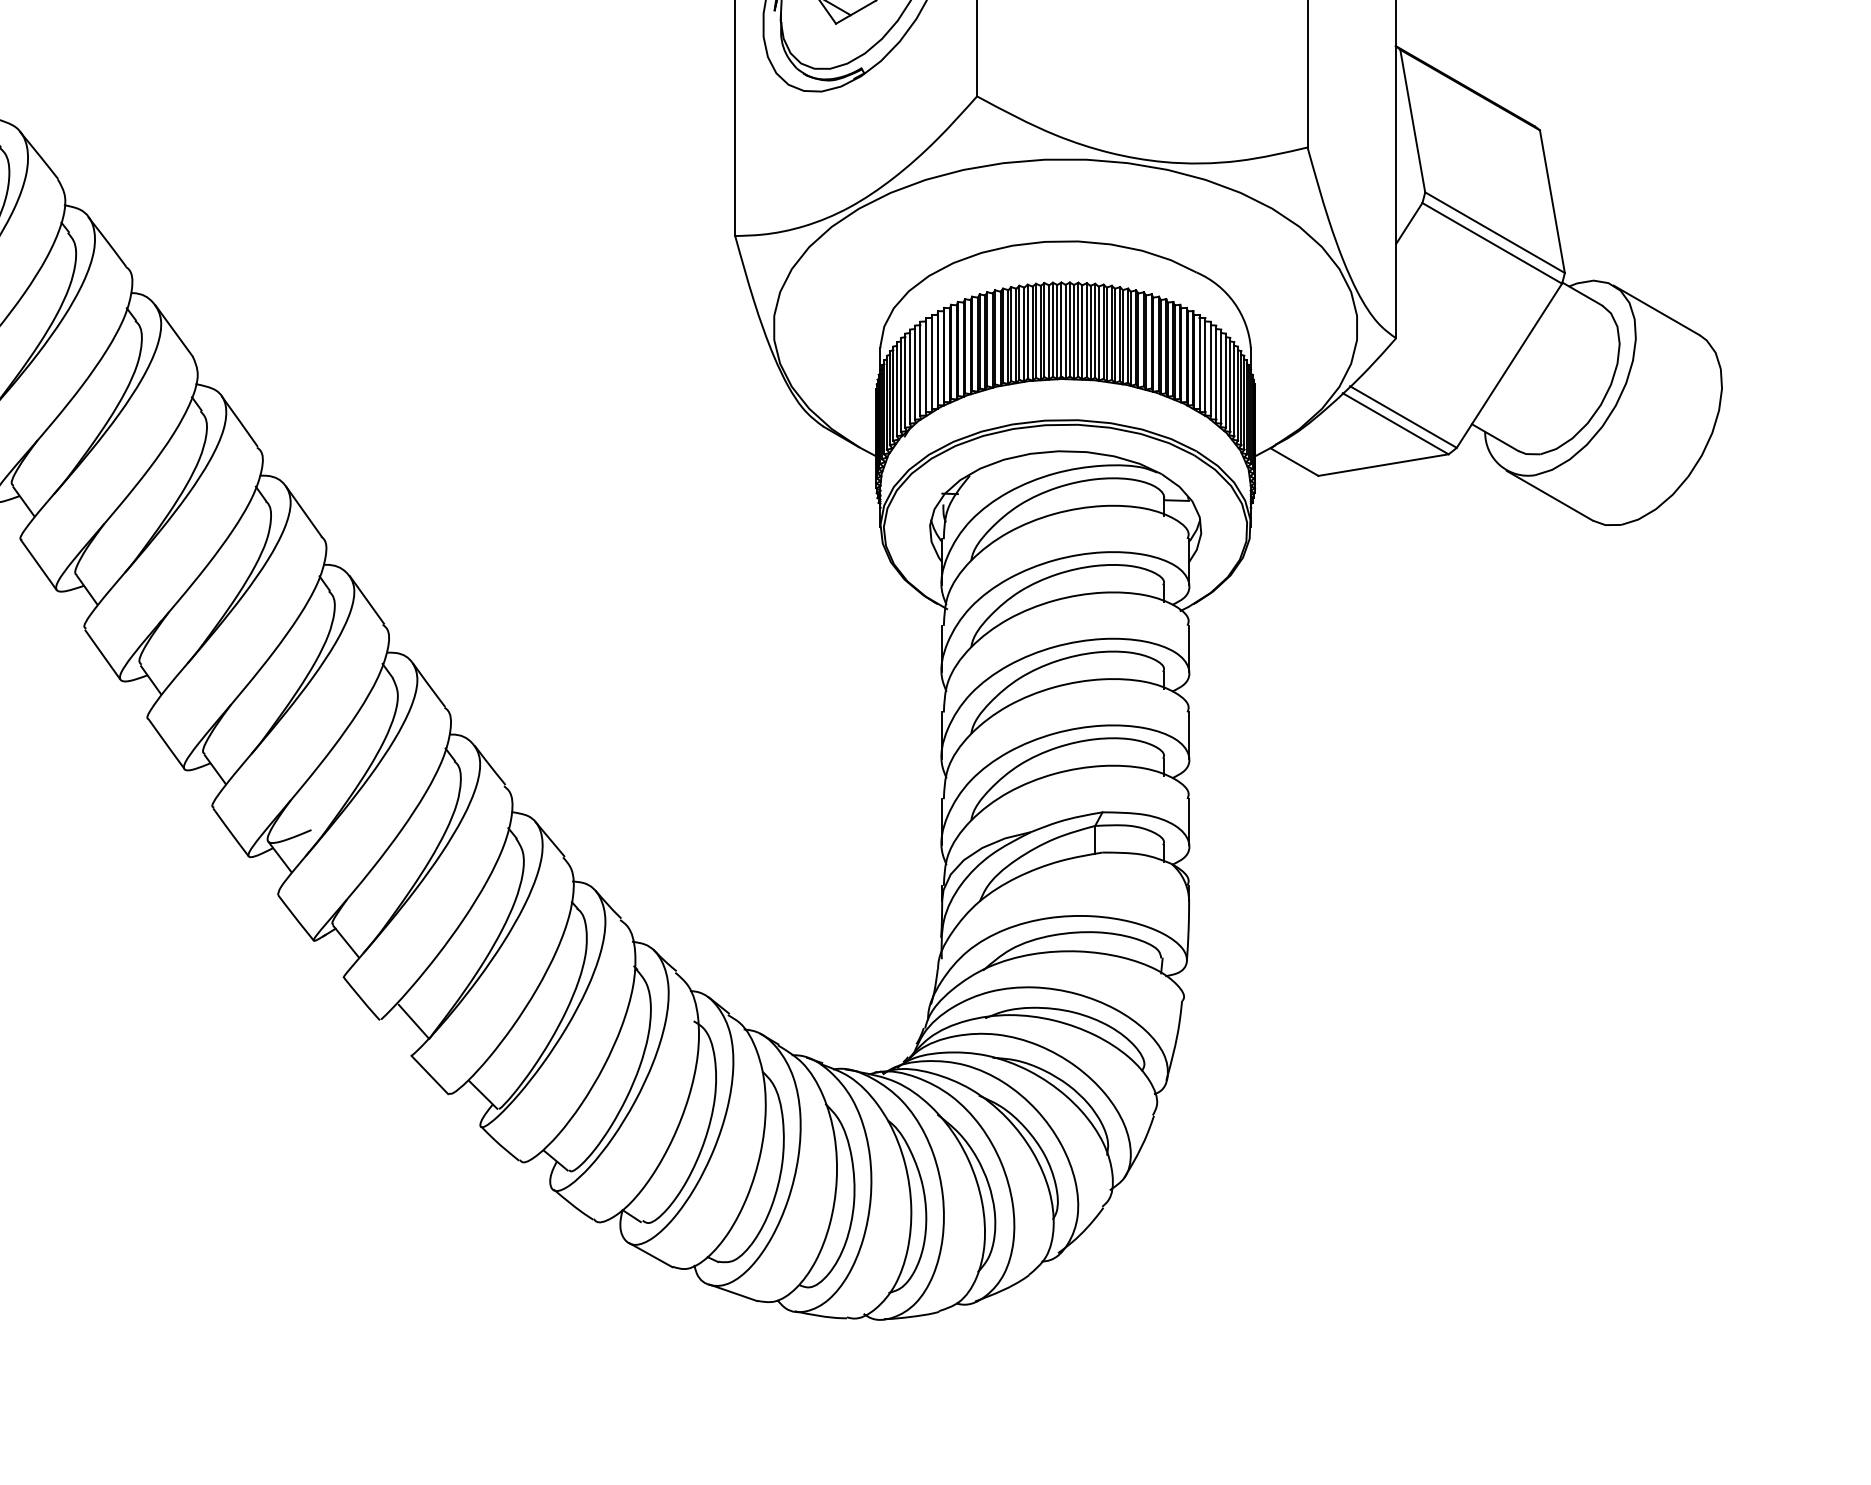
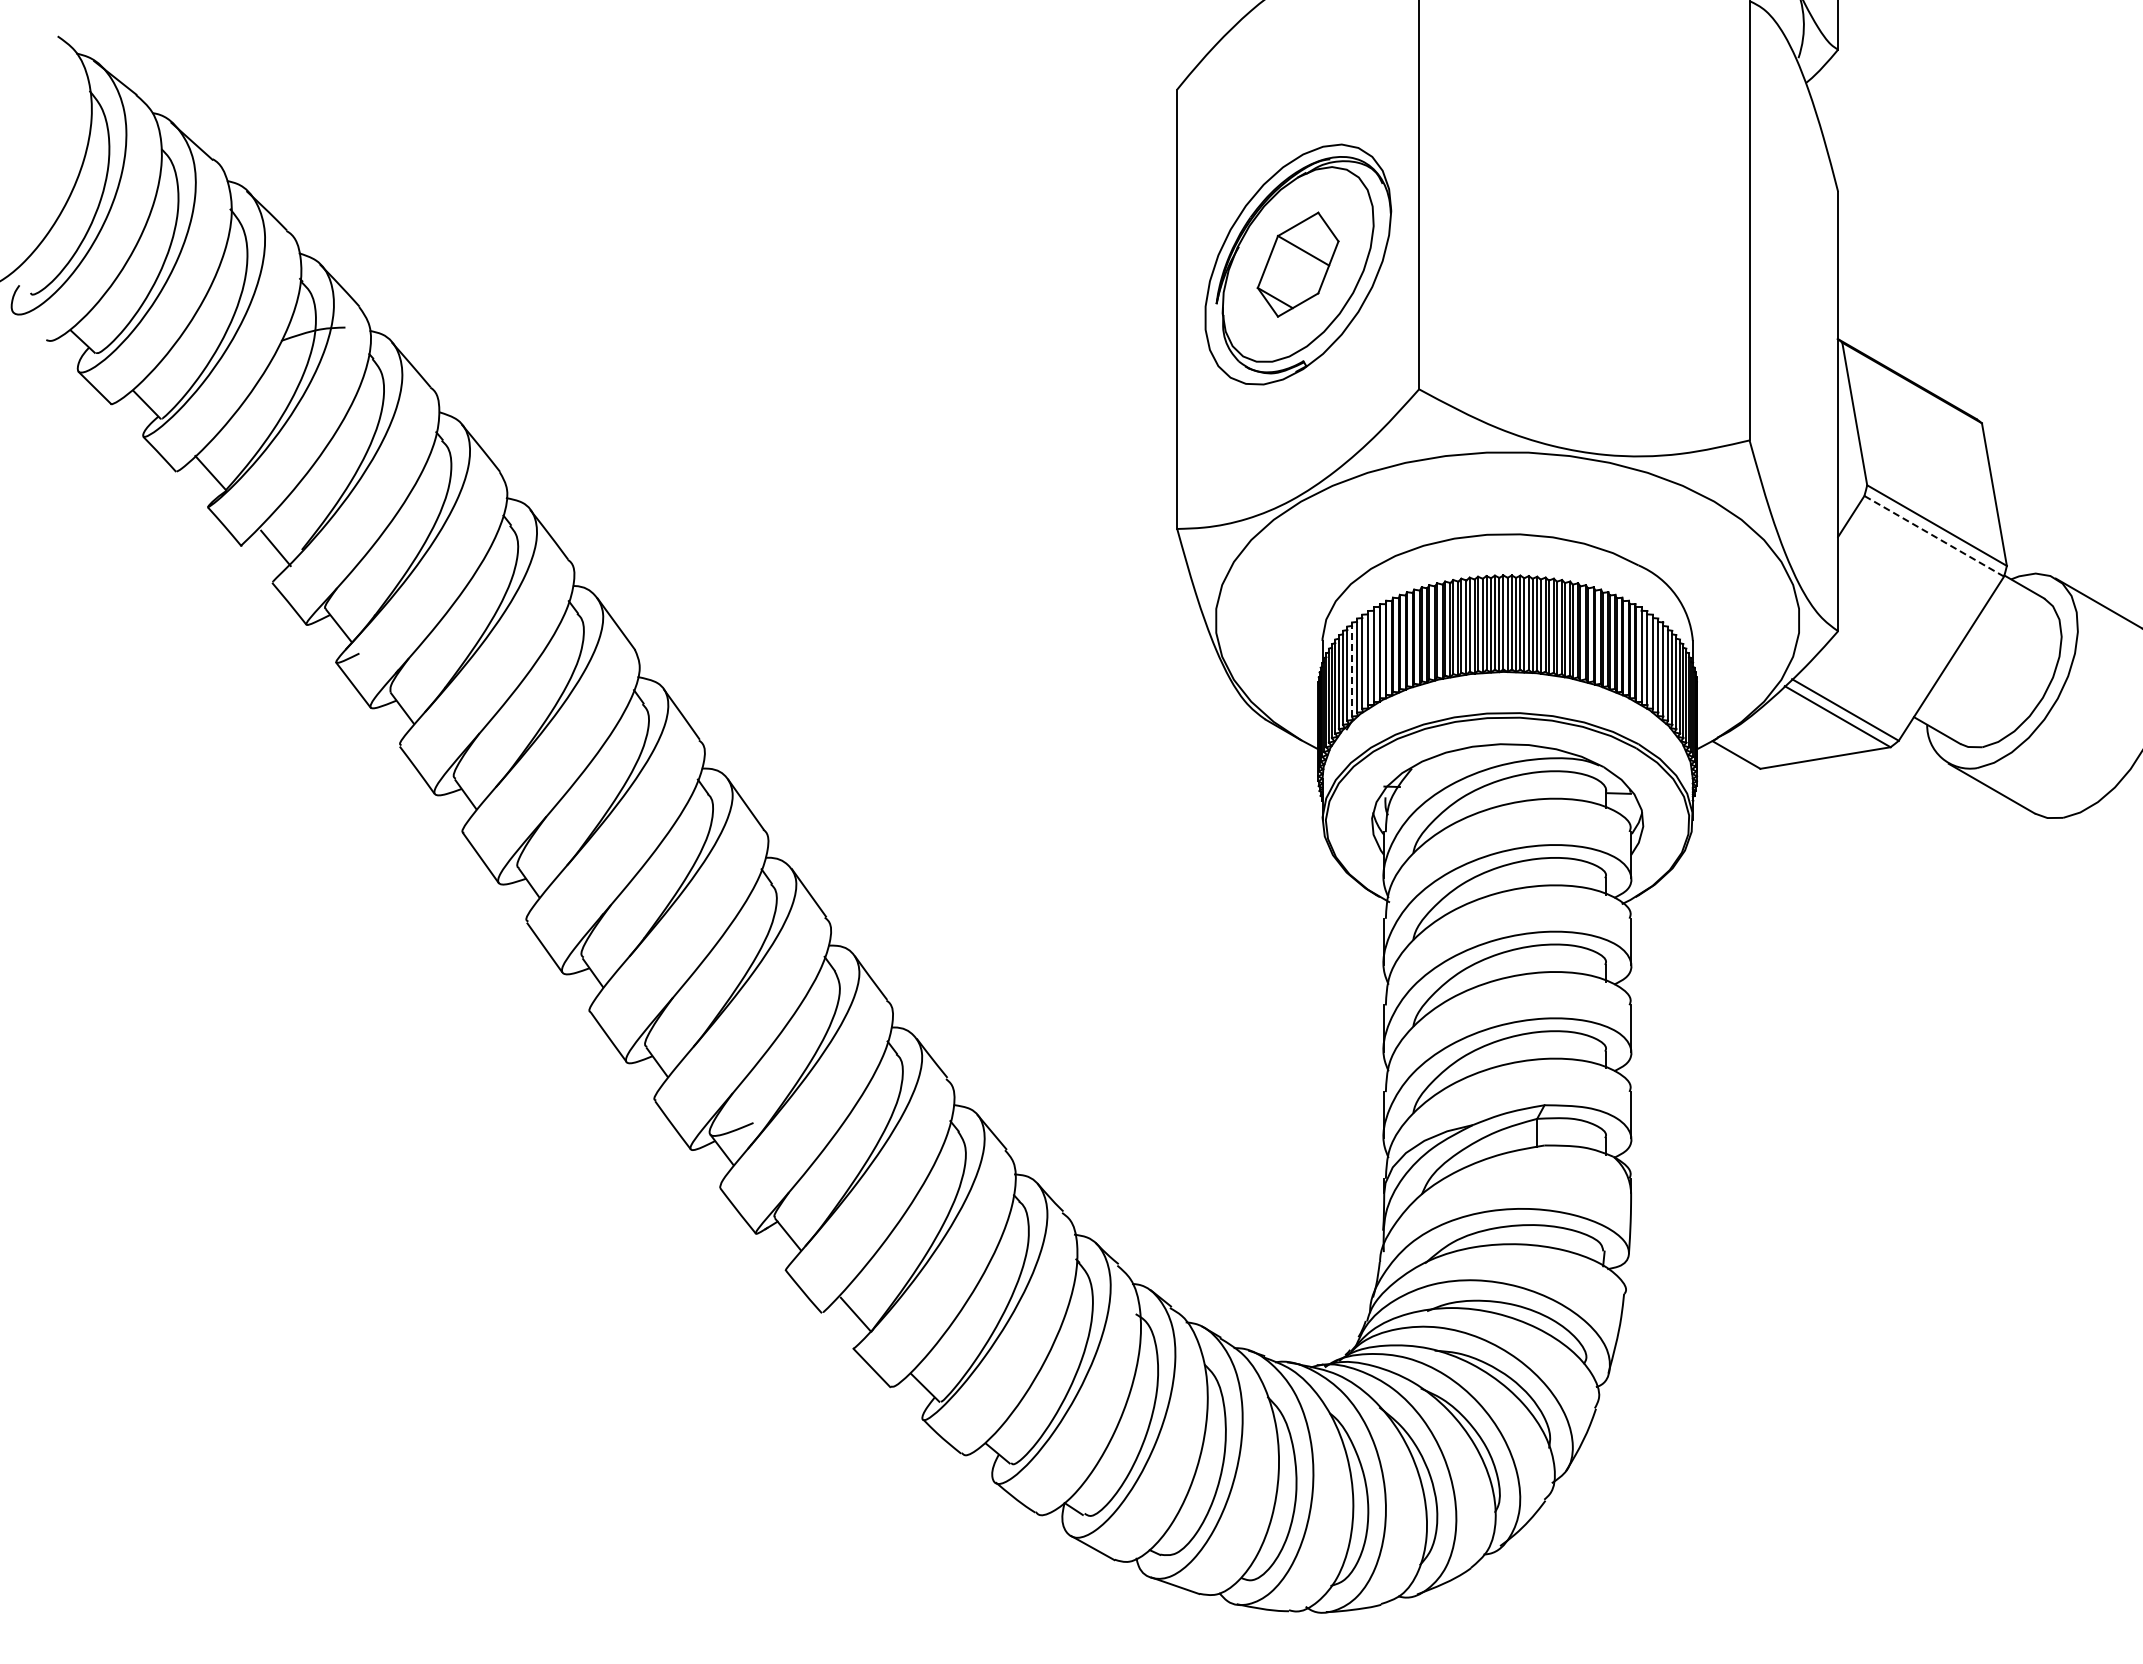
line: (1492, 243) -> (1934, 536), solid -> dashed
line: (910, 377) -> (1352, 670), solid -> dashed

